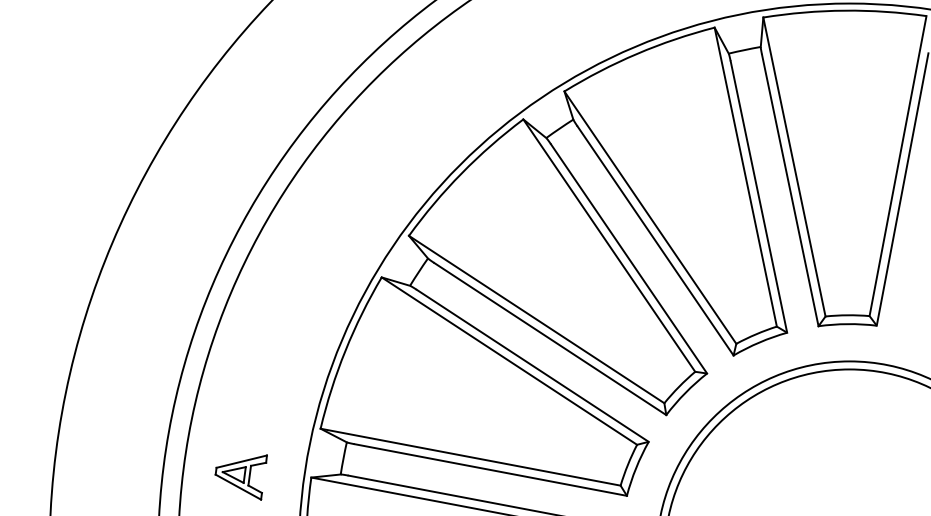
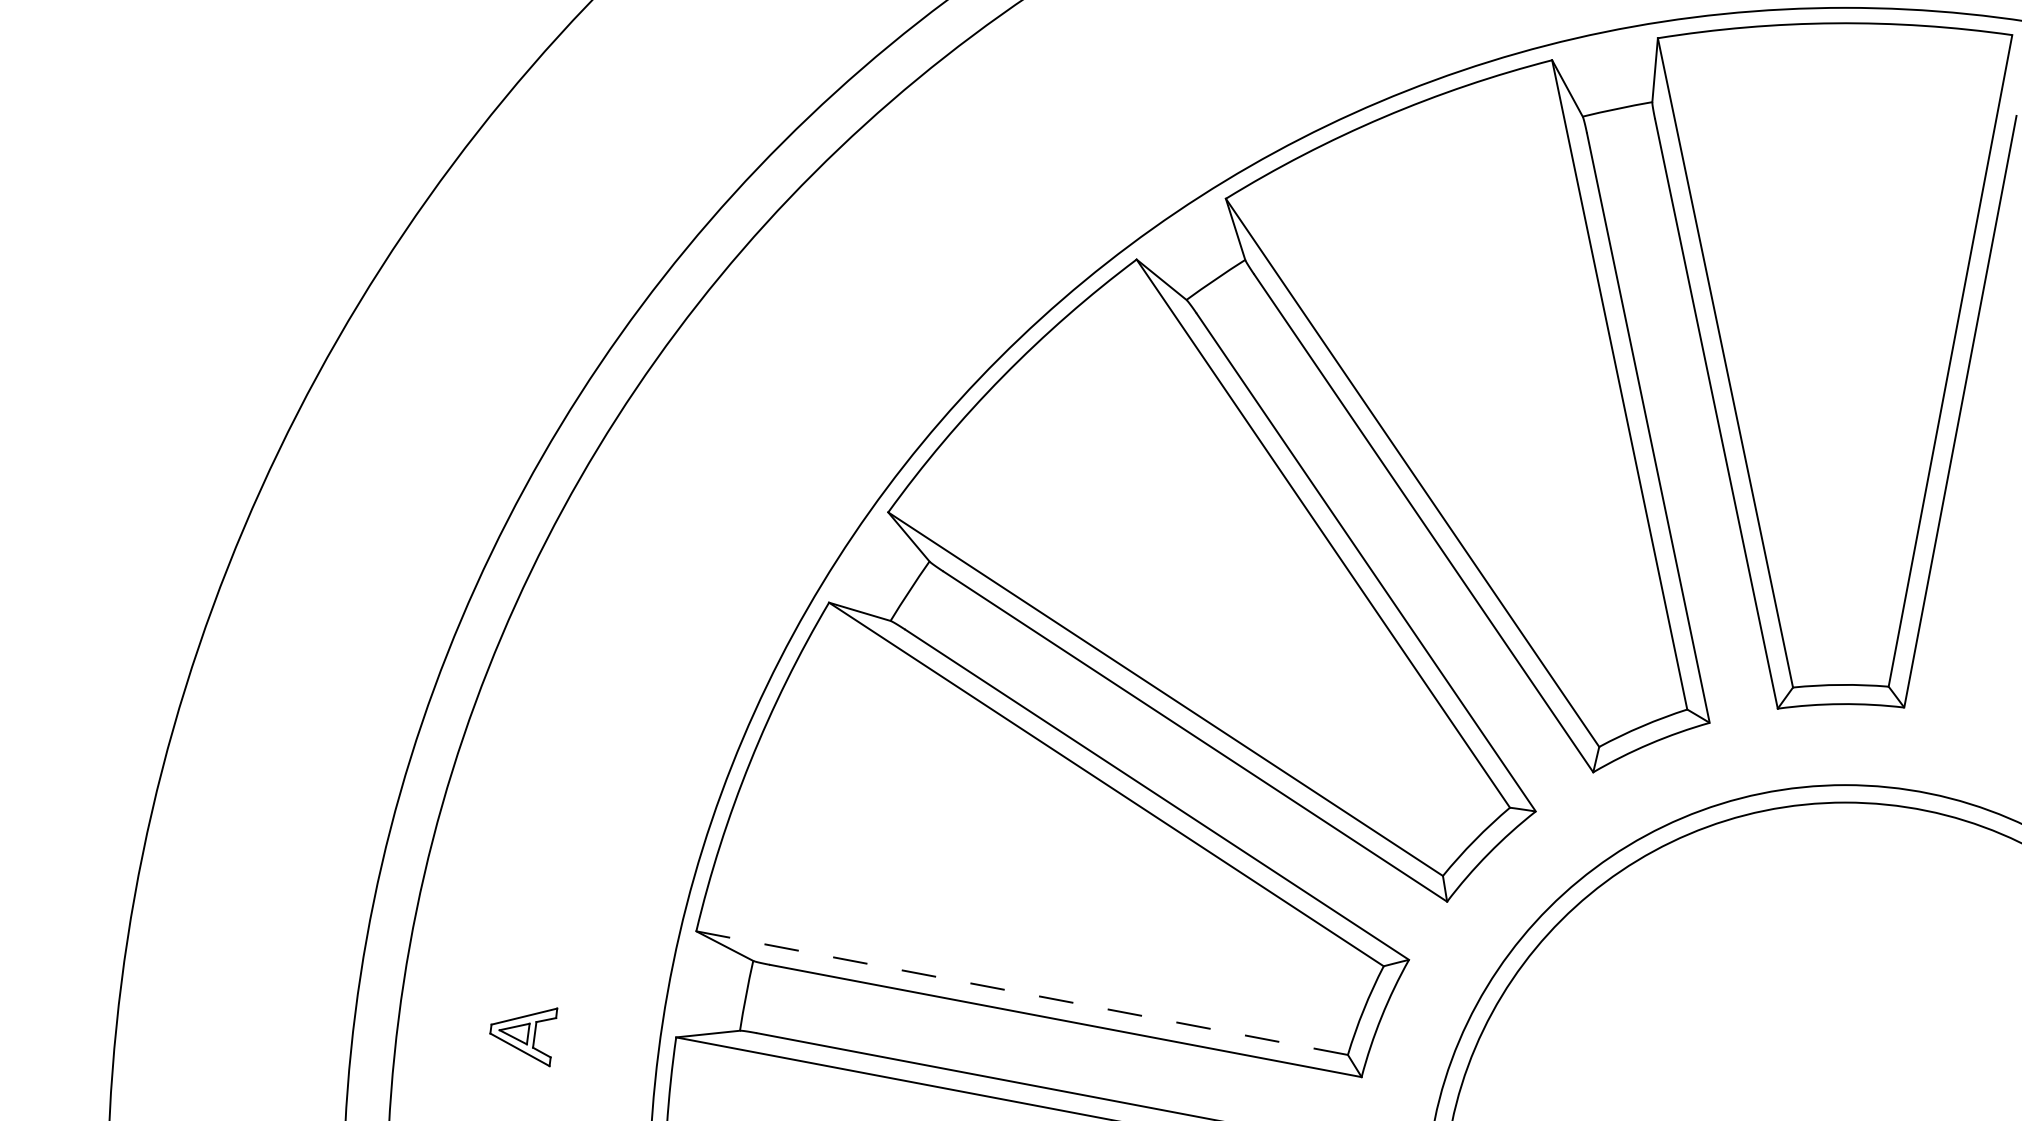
line: (470, 457) -> (1021, 993), solid -> dashed
part: (240, 477) -> (522, 1037), size x0.6

